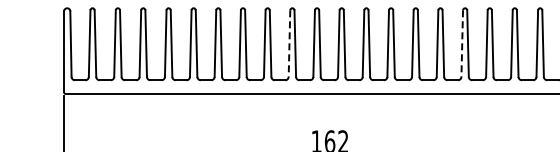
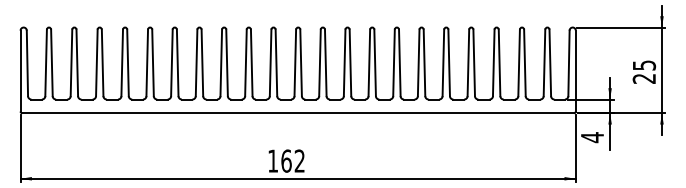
line: (289, 44) -> (245, 63), dashed -> solid
line: (462, 44) -> (418, 63), dashed -> solid

